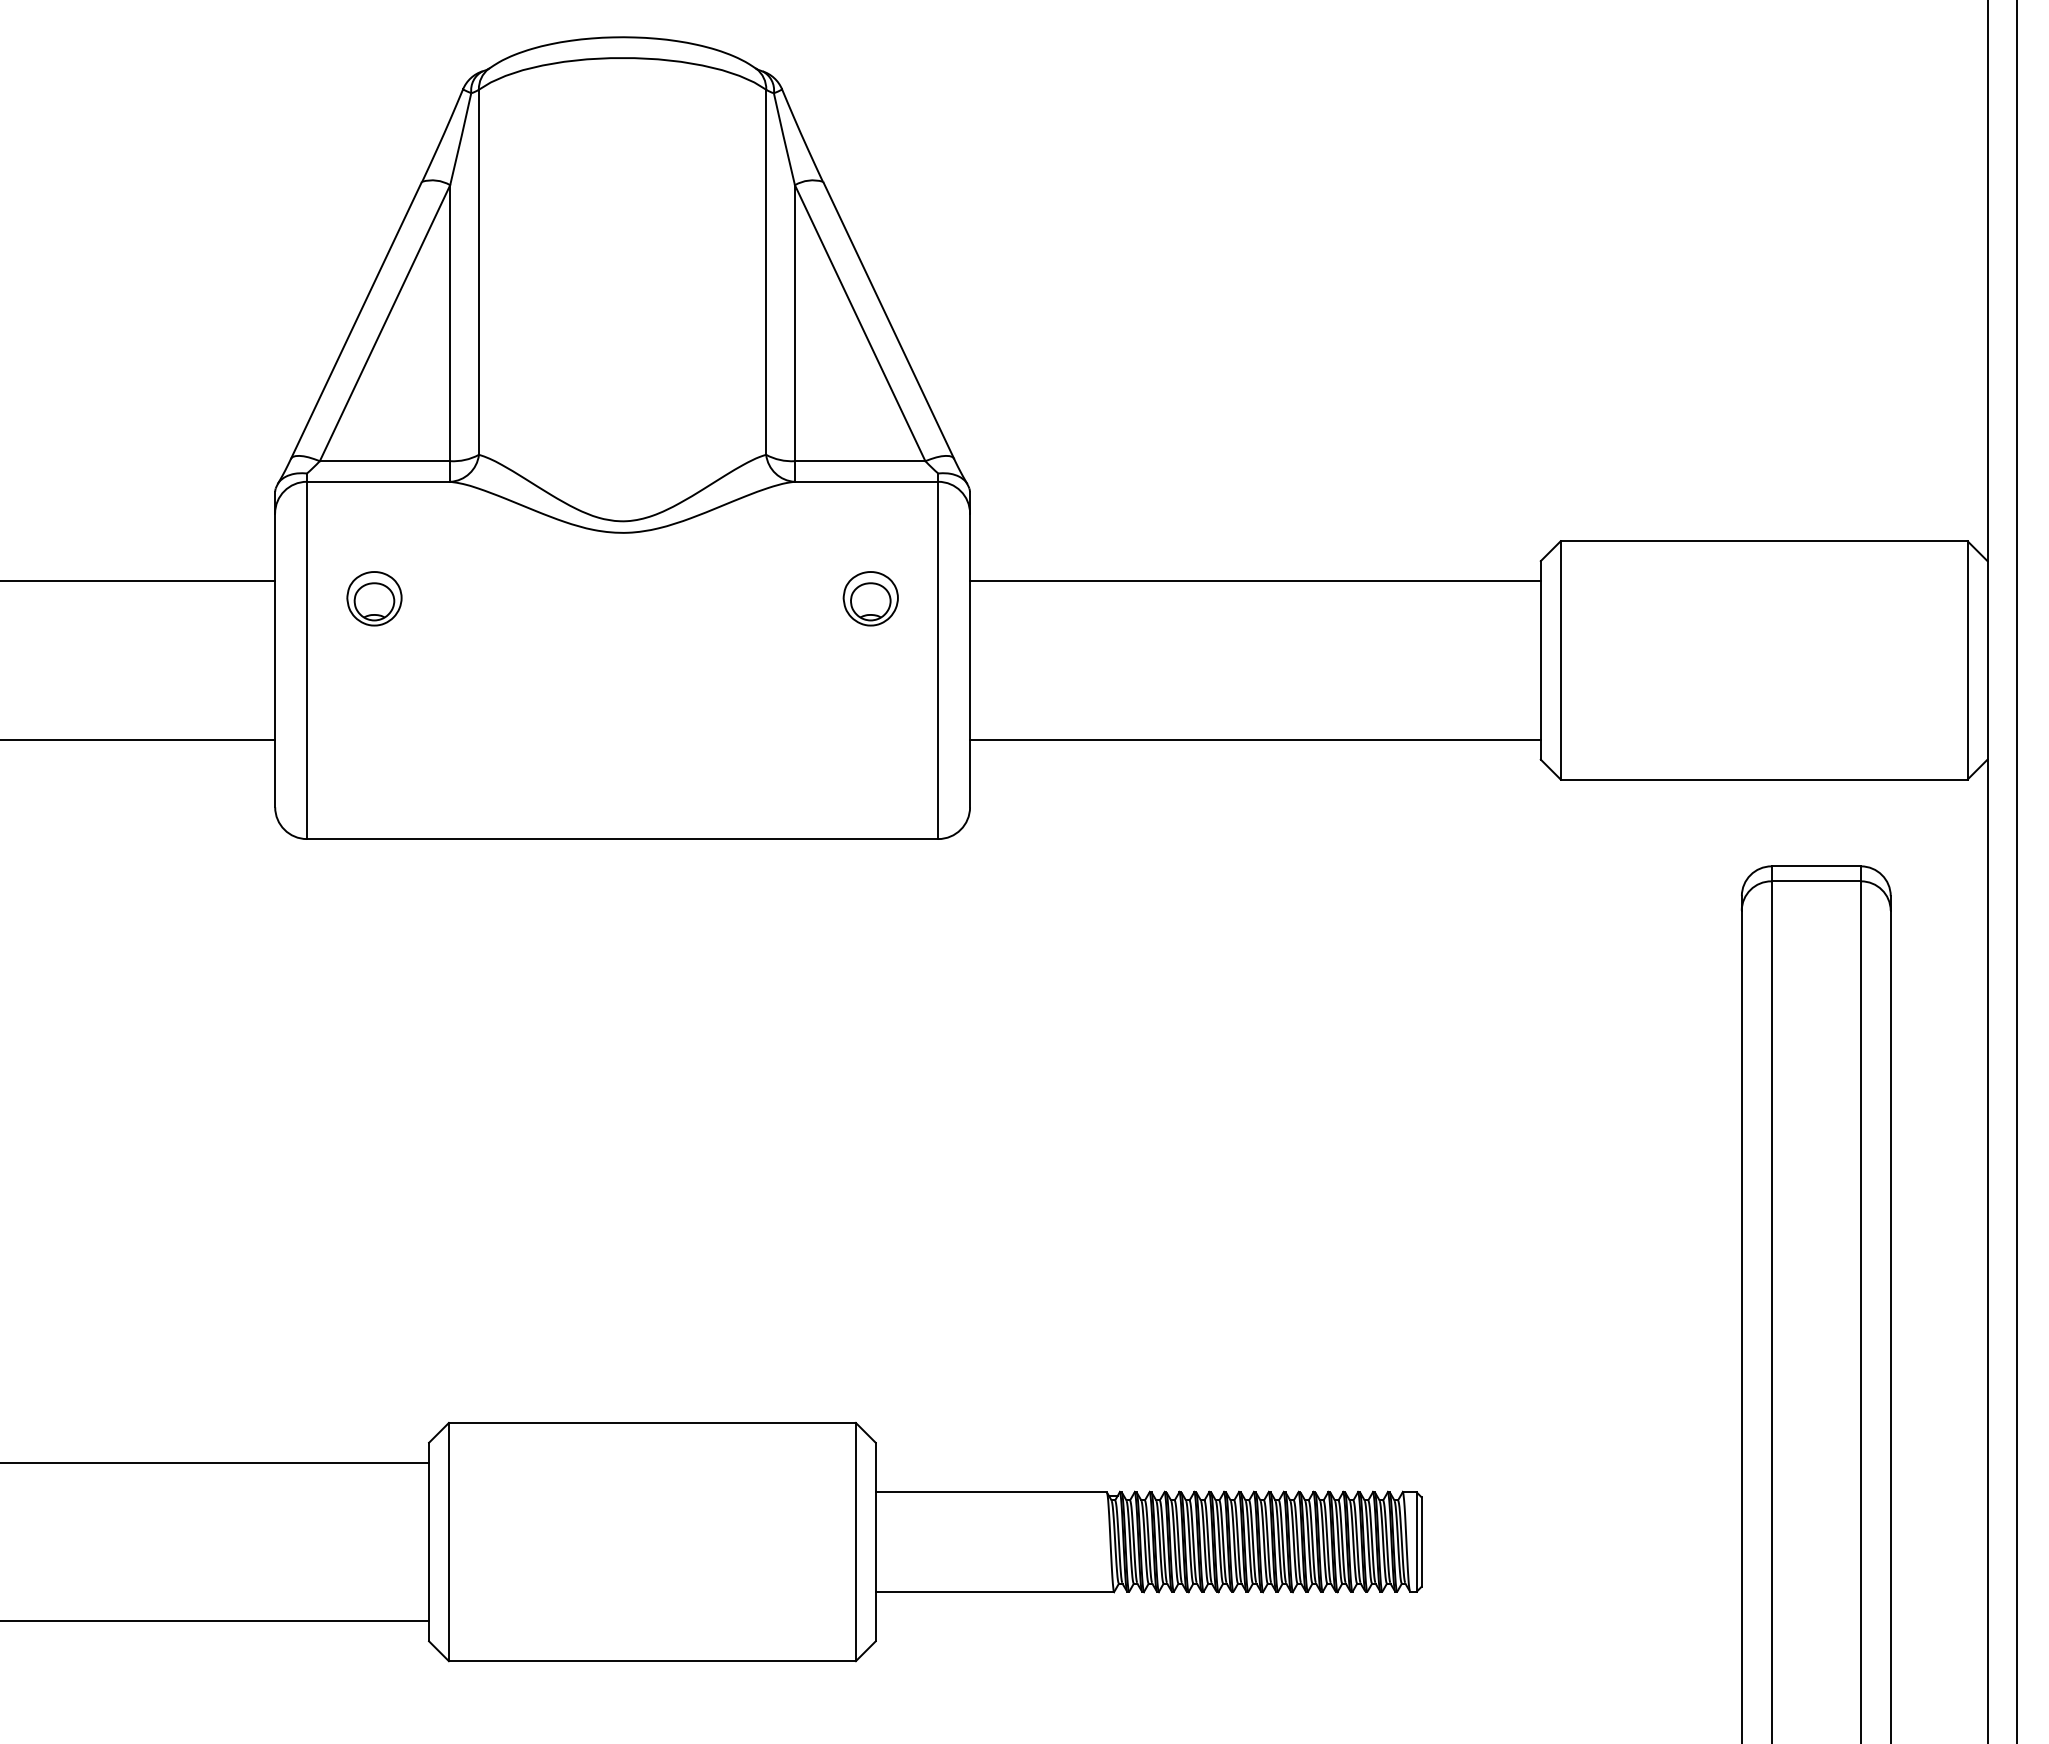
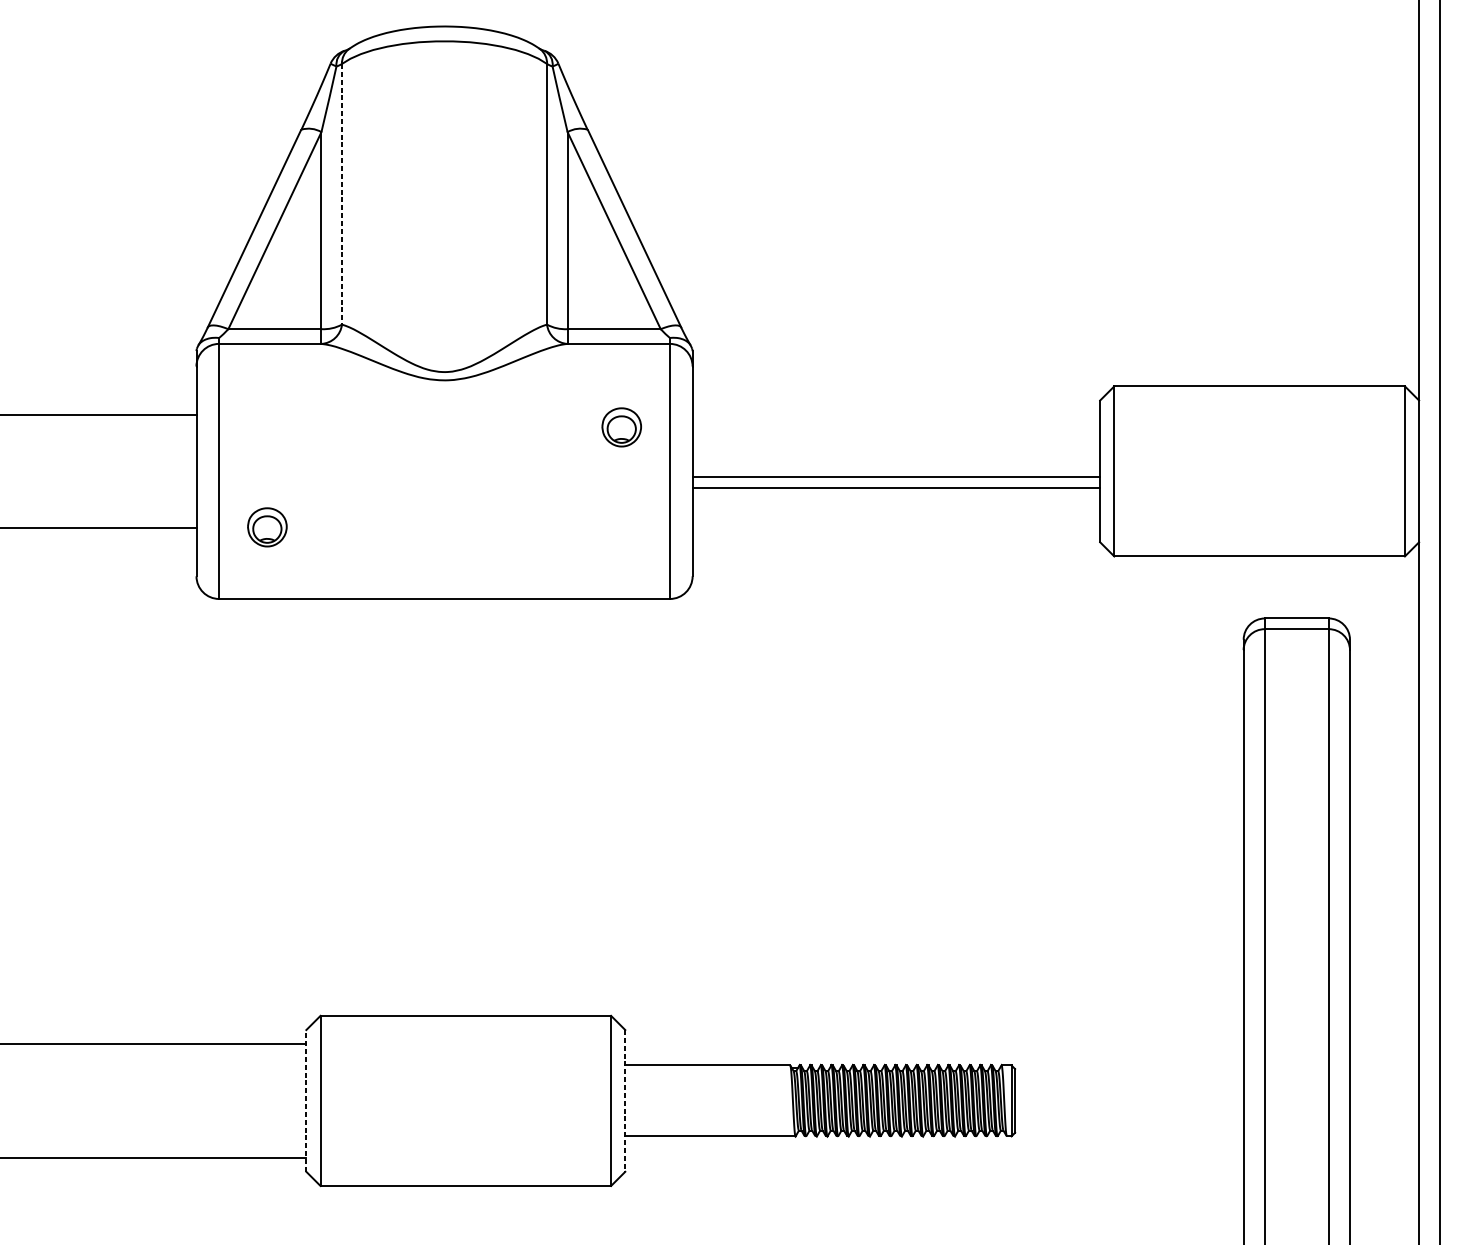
line: (478, 272) -> (341, 194), solid -> dashed
line: (1255, 580) -> (896, 487), moved
part: (374, 598) -> (267, 527), moved
line: (1255, 739) -> (896, 477), moved
line: (429, 1541) -> (306, 1100), solid -> dashed
line: (875, 1542) -> (625, 1101), solid -> dashed

